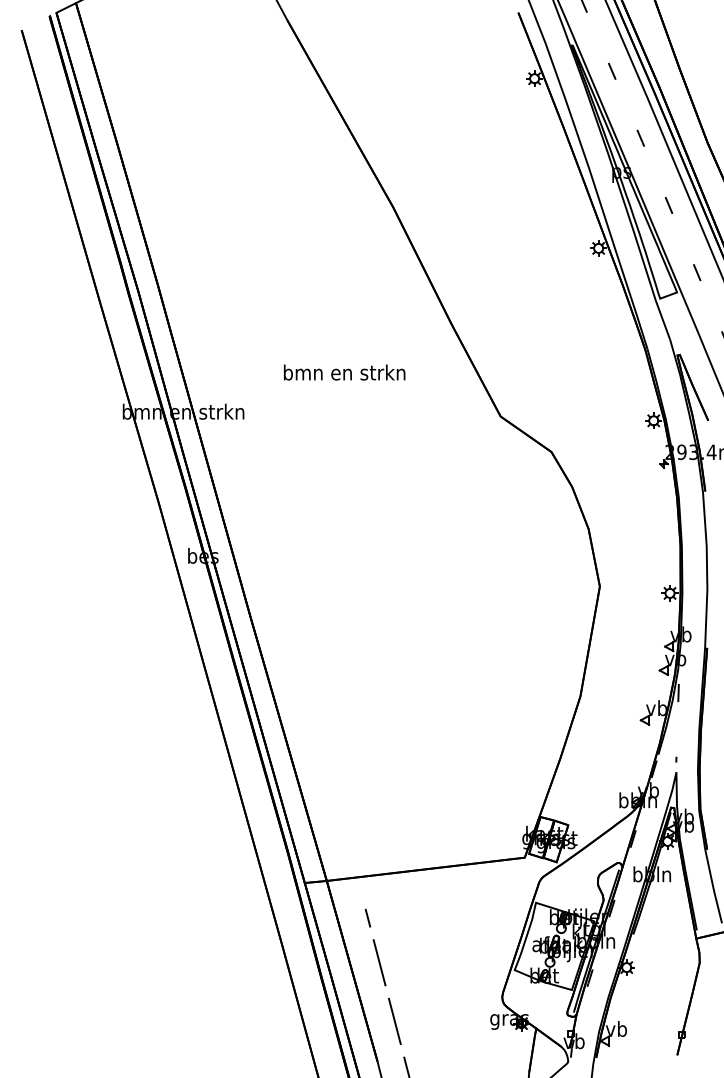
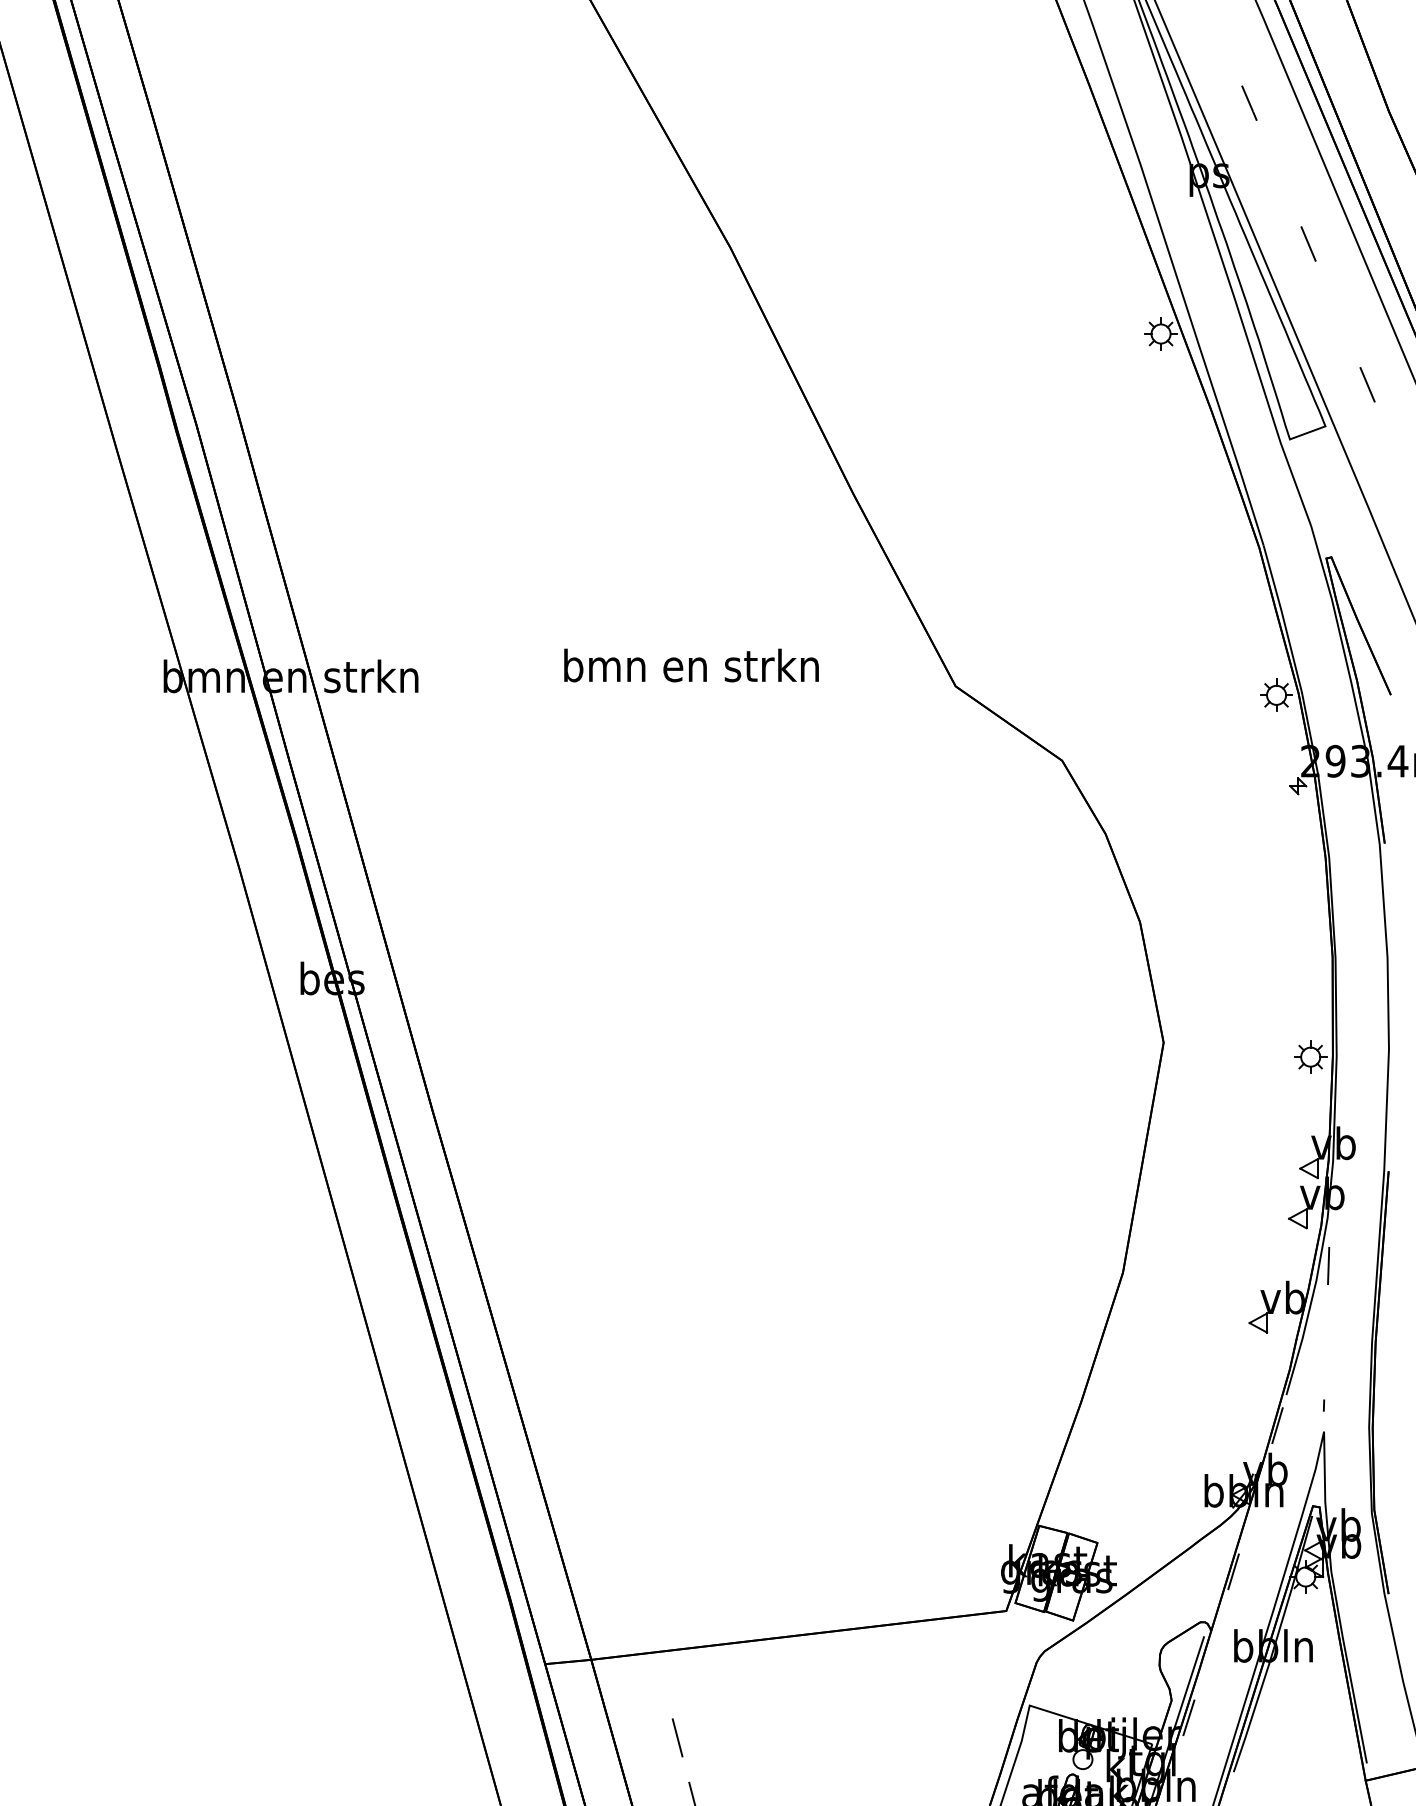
text: (344, 372) -> (691, 665), moved

